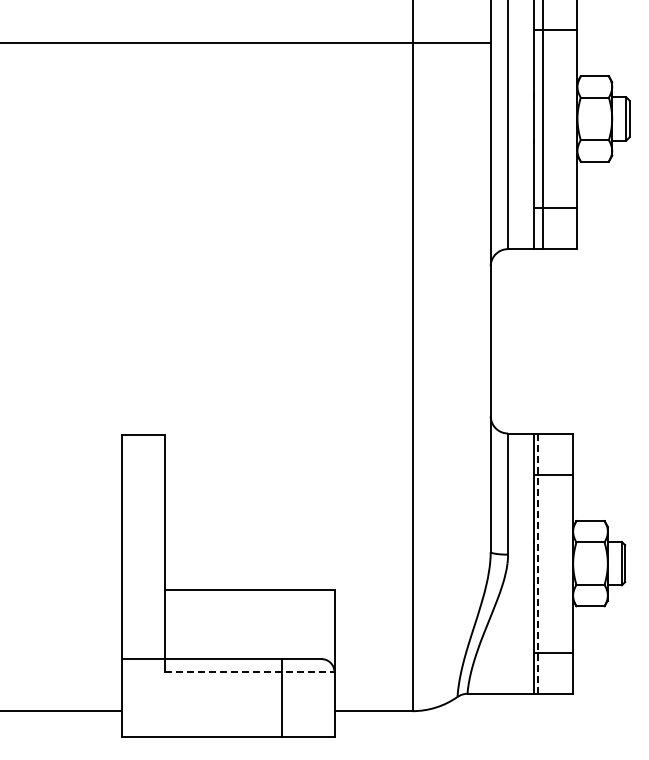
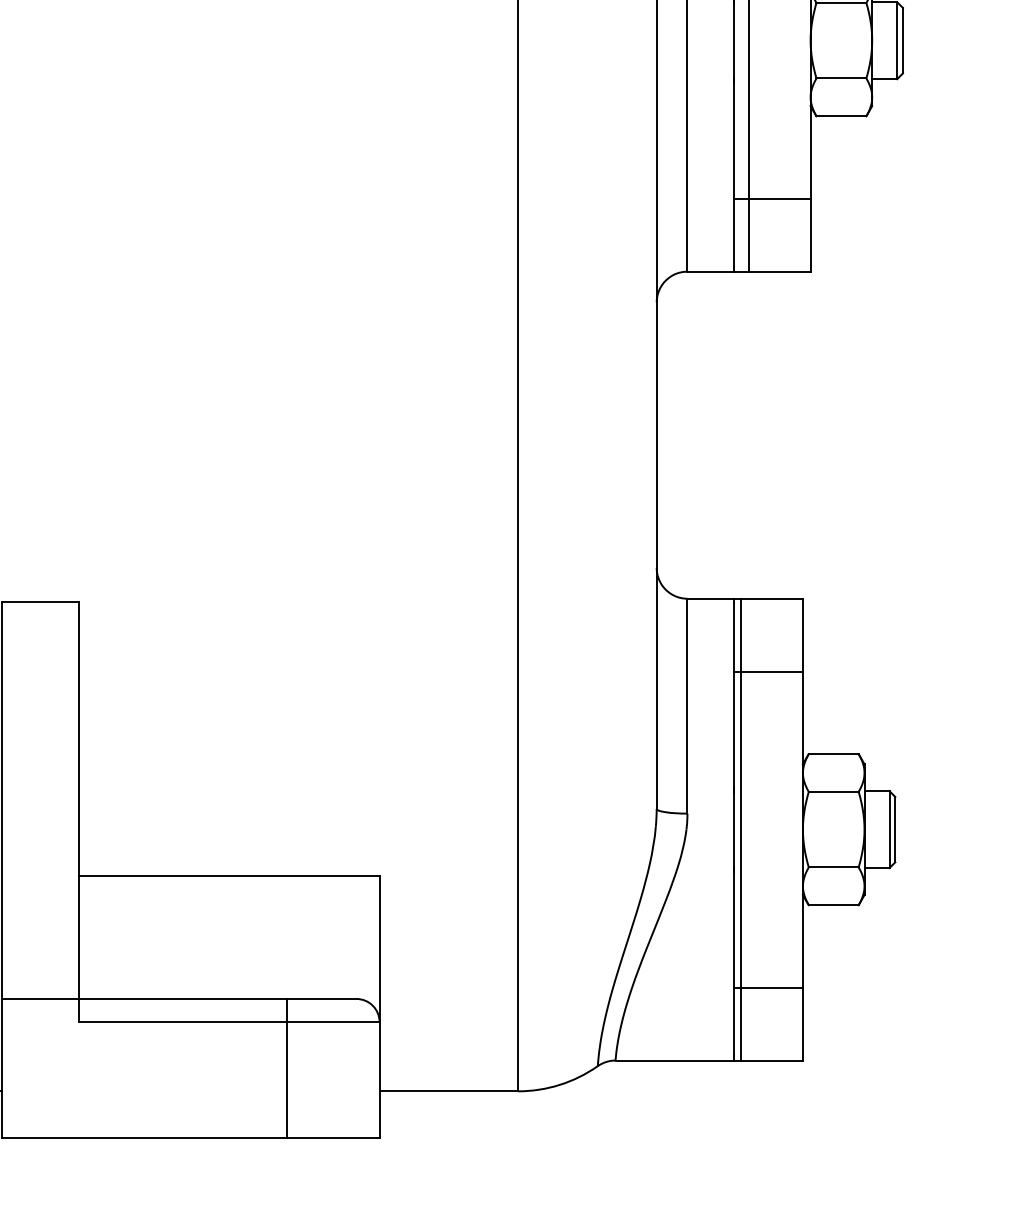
line: (538, 564) -> (741, 831), dashed -> solid
line: (249, 672) -> (228, 1022), dashed -> solid

